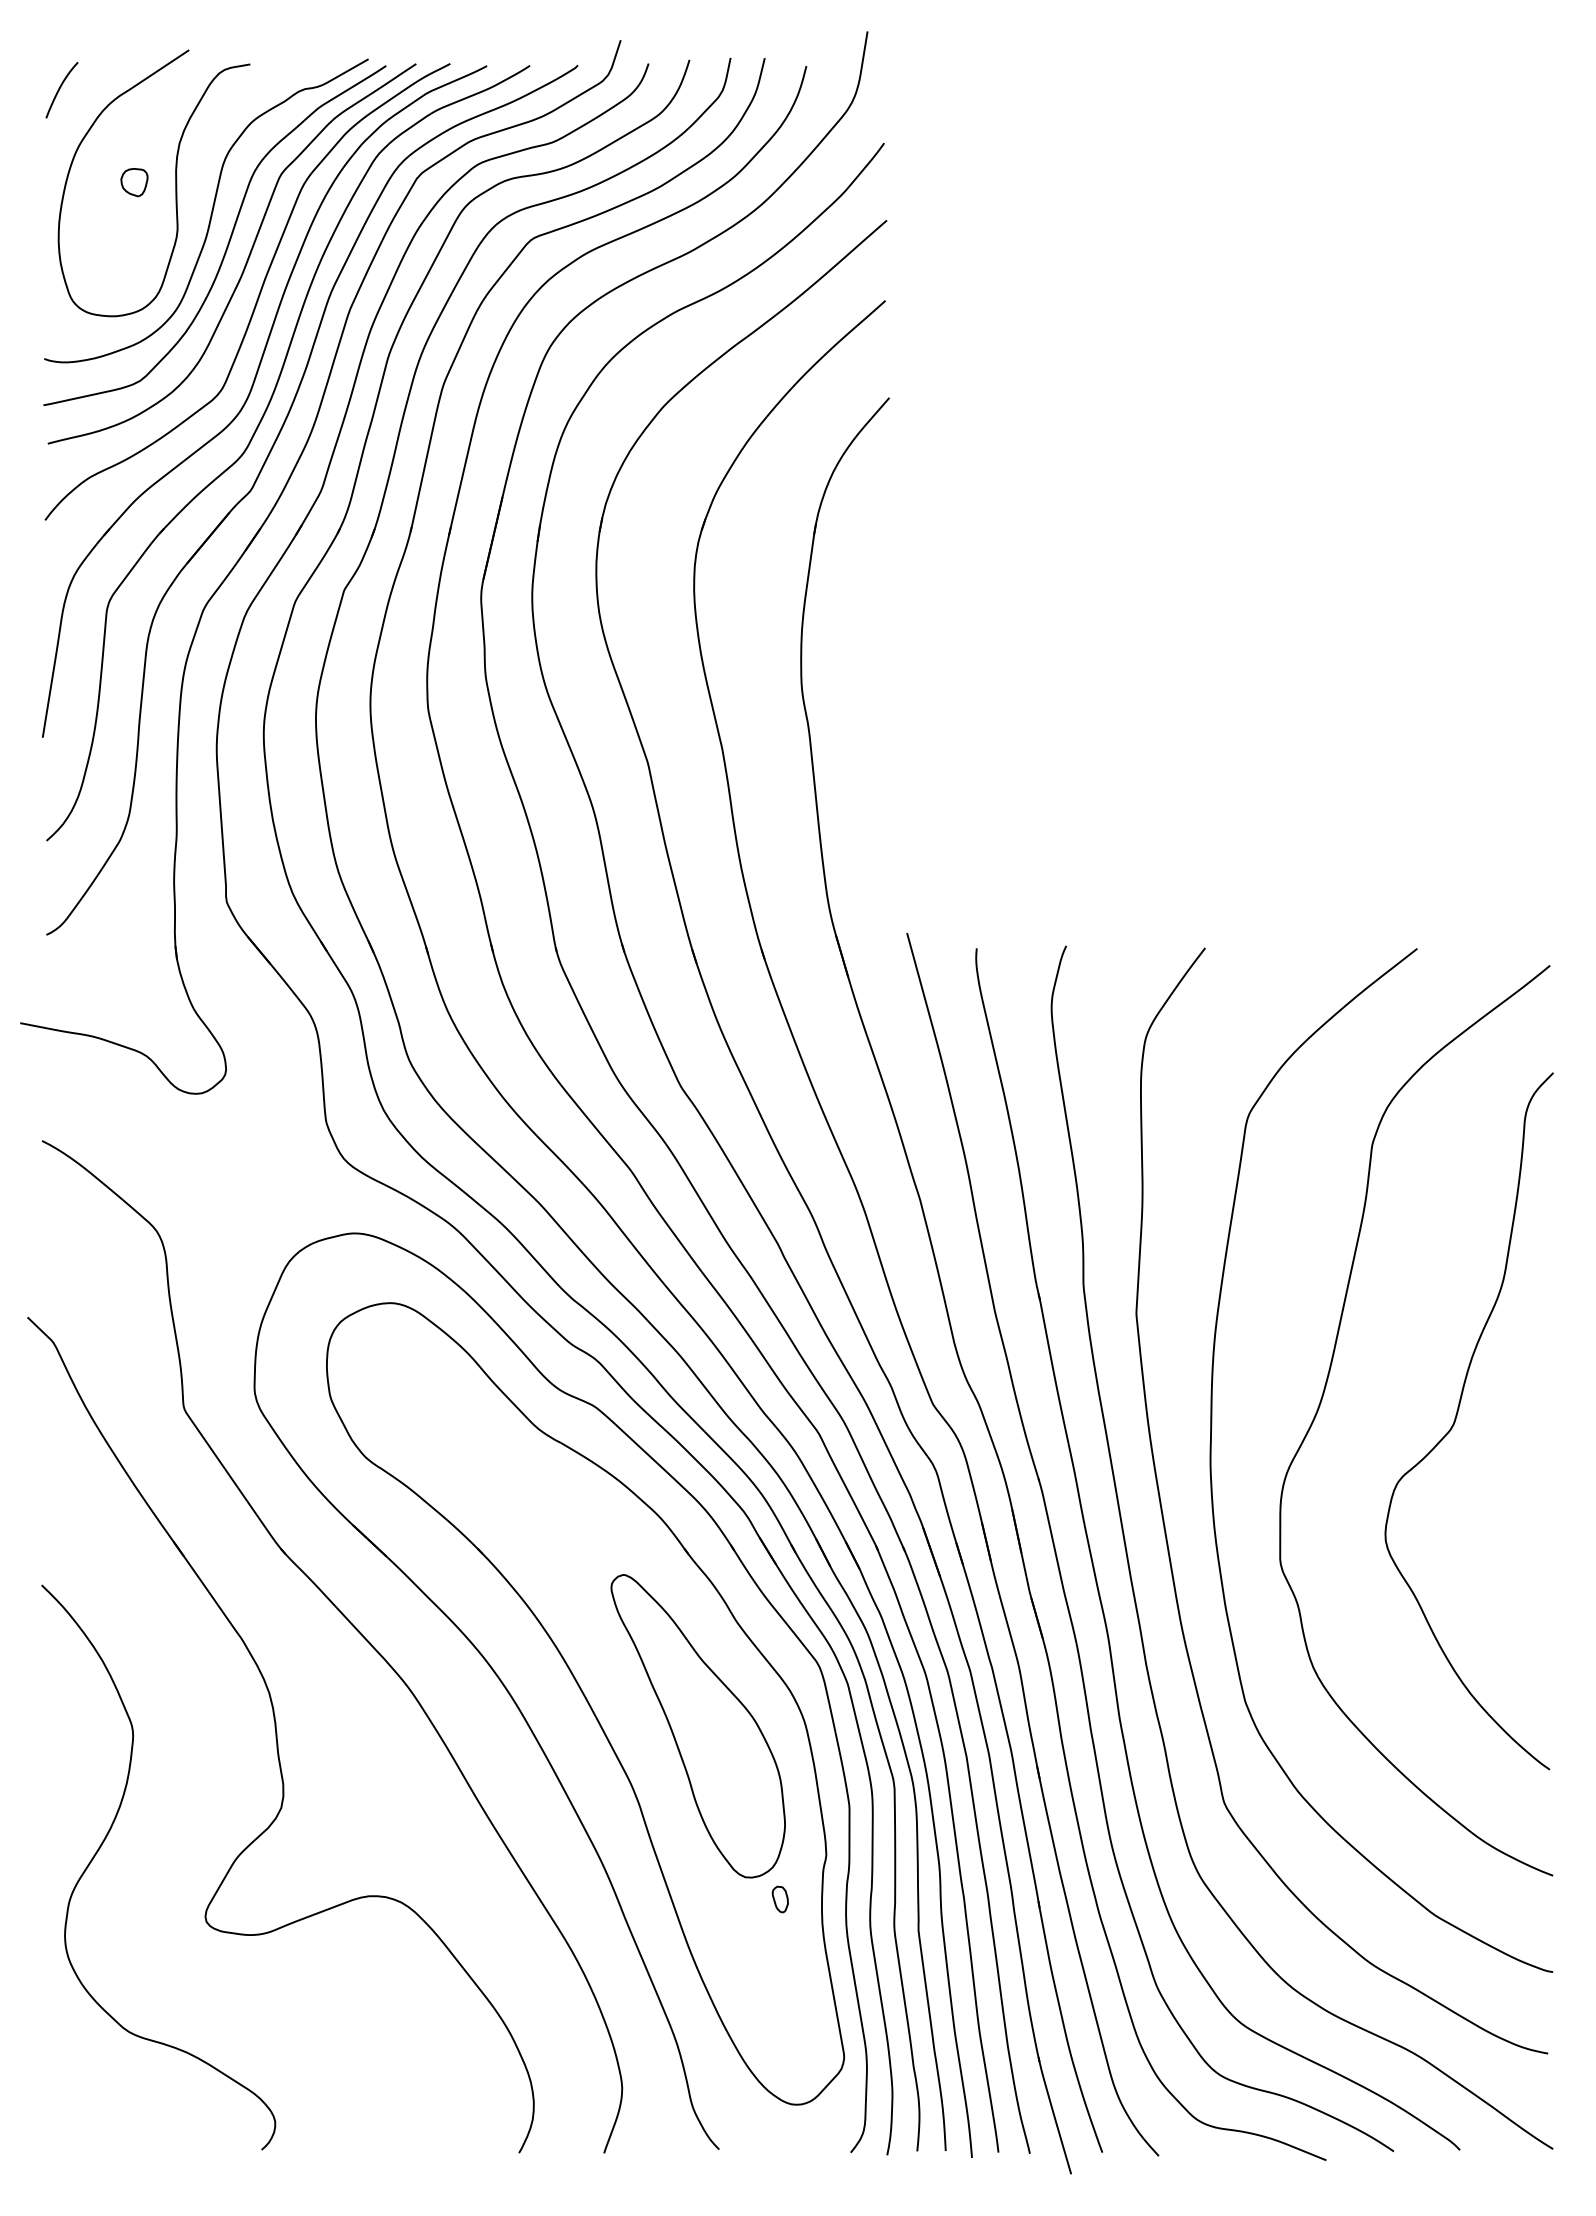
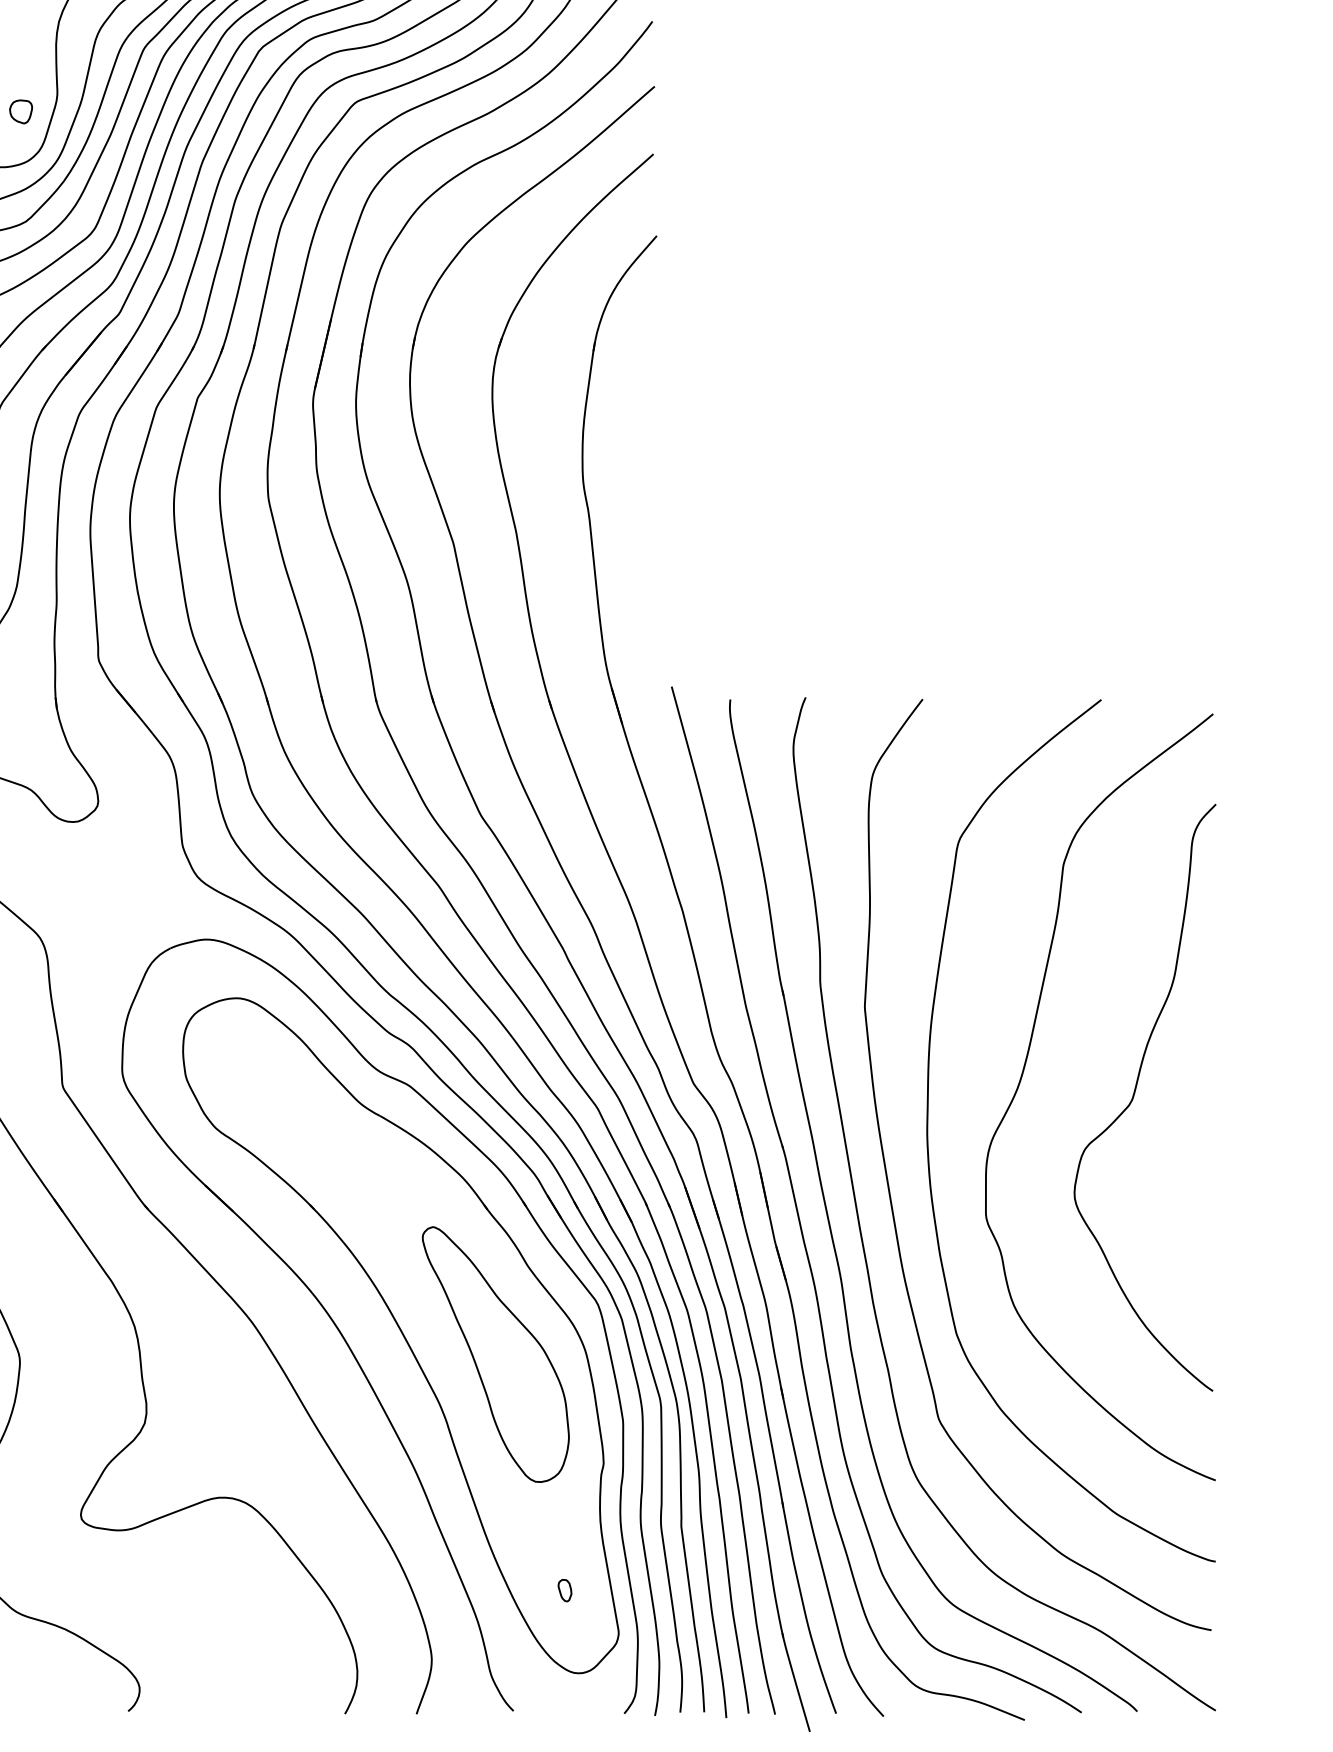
part: (134, 182) -> (21, 111), moved
part: (779, 1899) -> (564, 1590), moved

